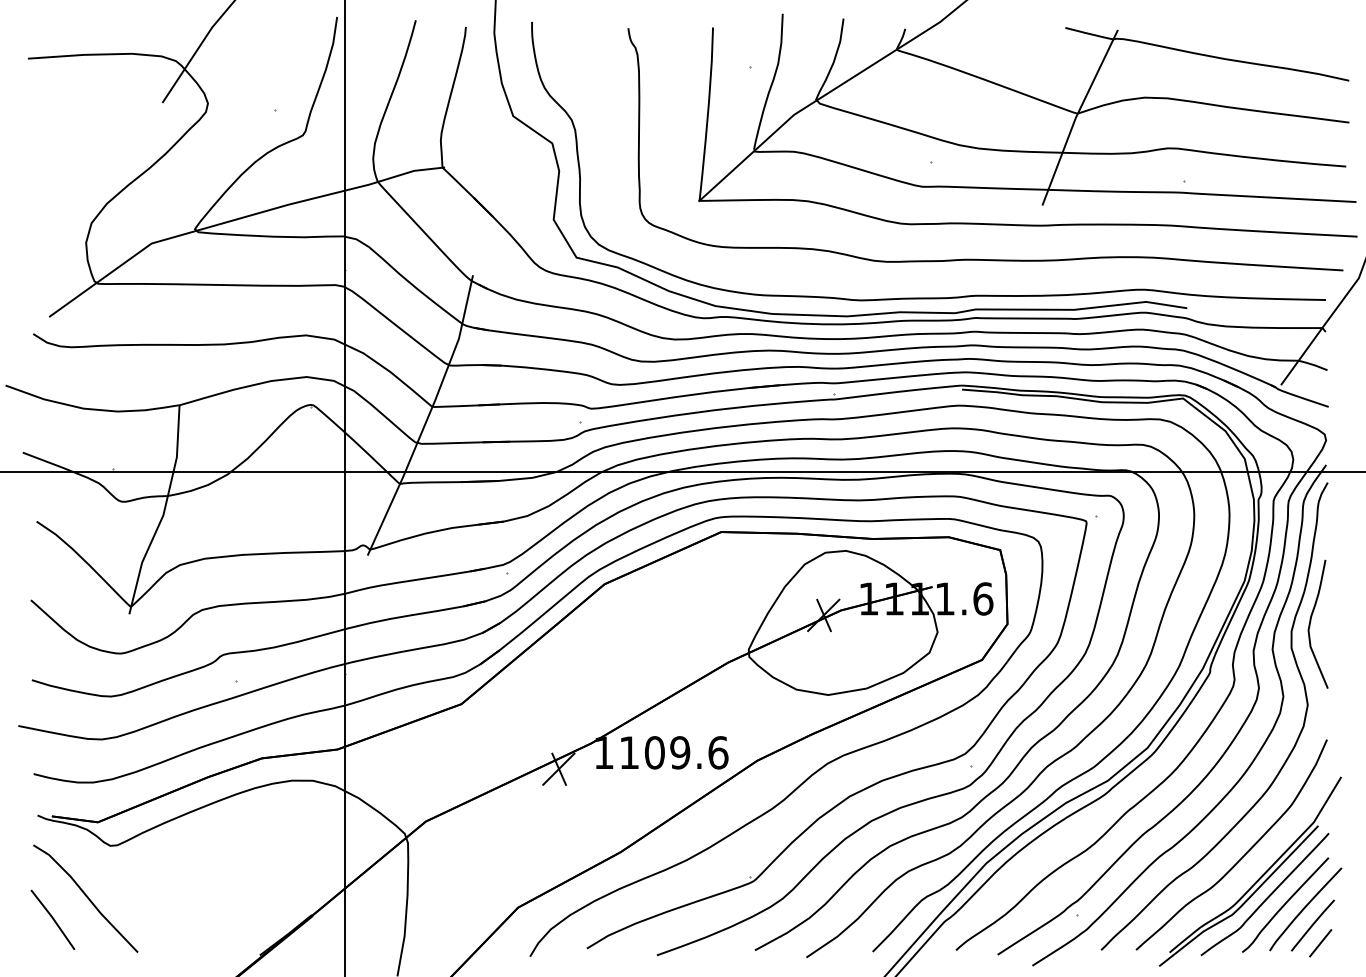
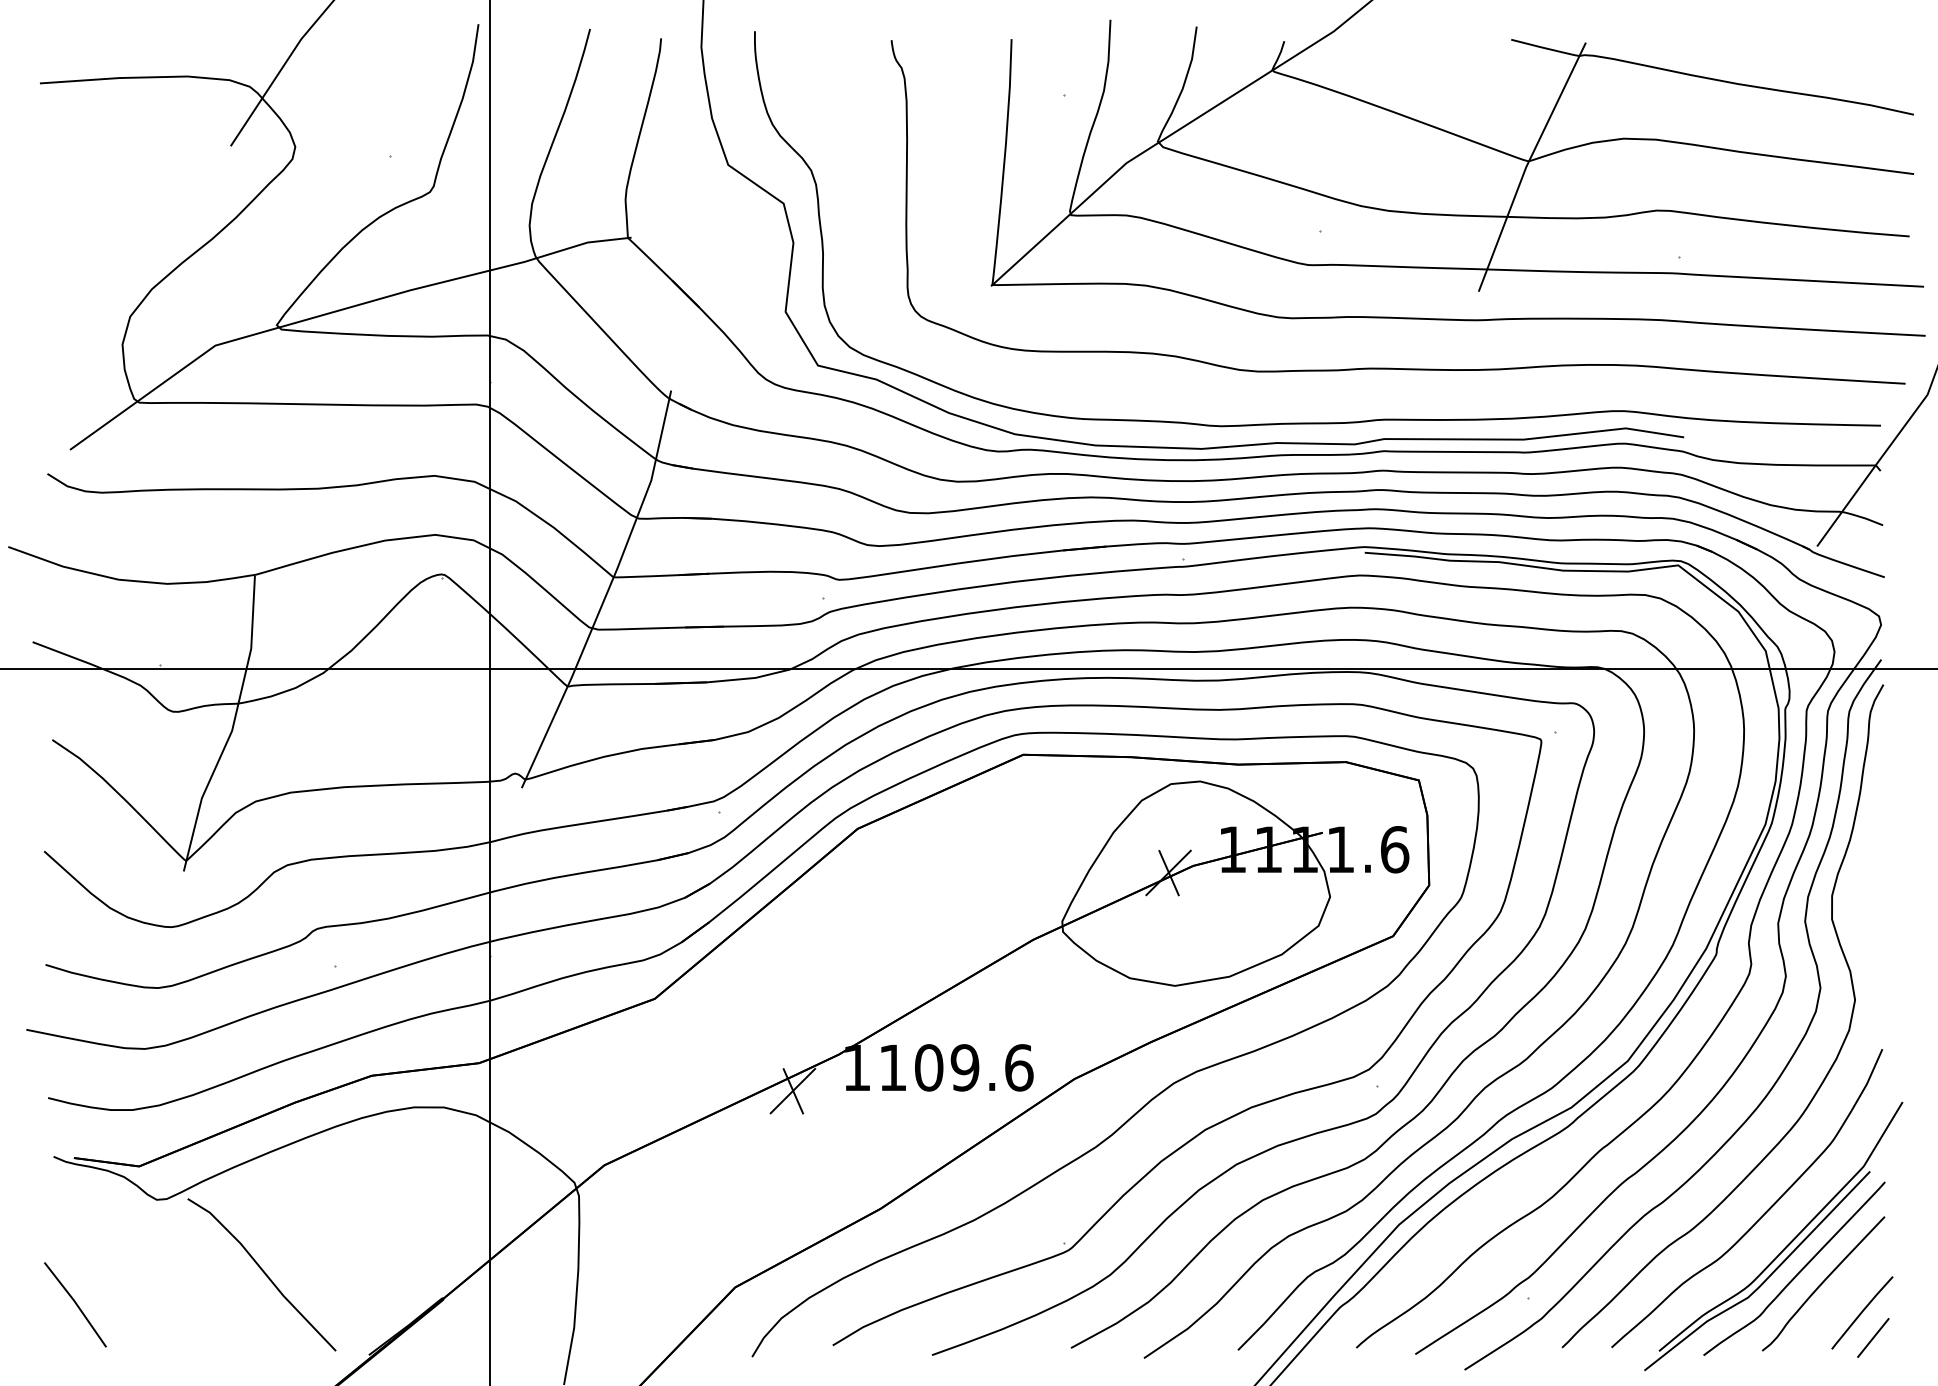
curve: (1310, 622) -> (1859, 883), removed
line: (86, 897) -> (263, 1273), moved
curve: (1305, 908) -> (1851, 1288), removed

